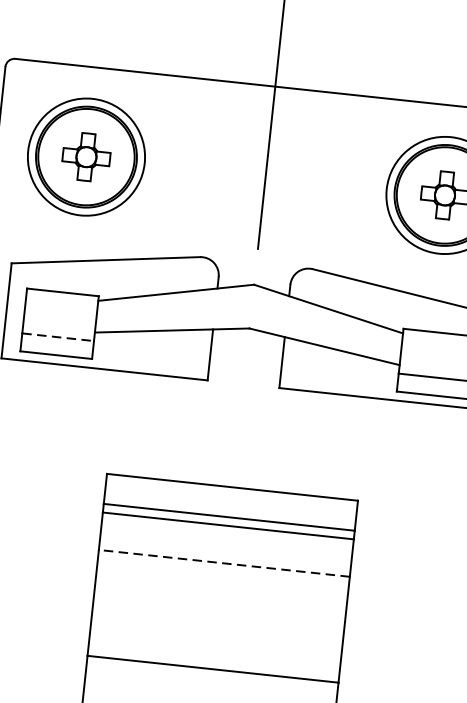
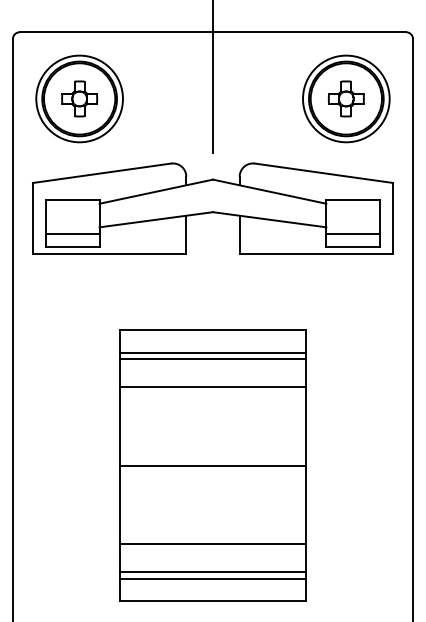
line: (57, 336) -> (72, 233), dashed -> solid
line: (223, 562) -> (212, 386), dashed -> solid

